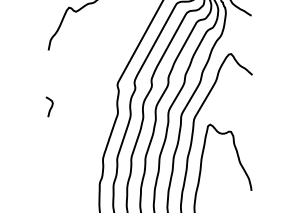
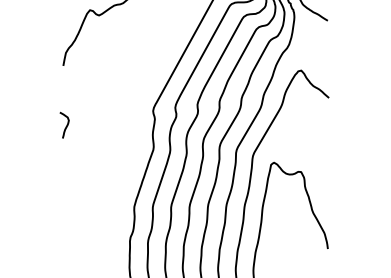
curve: (50, 107) -> (65, 125), moved

